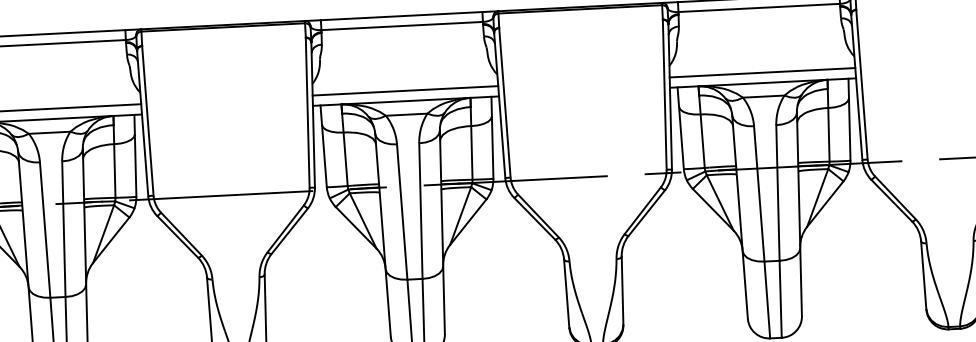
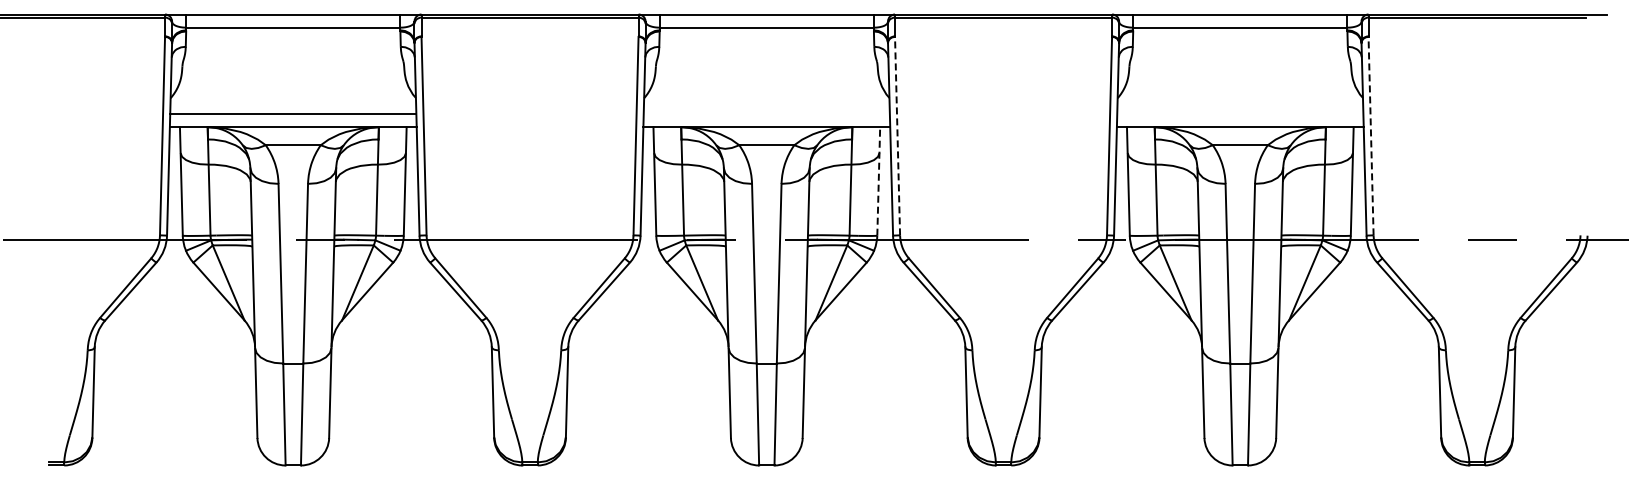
line: (762, 72) -> (1240, 113), removed
line: (862, 84) -> (1371, 135), solid -> dashed
line: (405, 90) -> (766, 113), removed
line: (504, 102) -> (897, 135), solid -> dashed
line: (492, 137) -> (878, 180), solid -> dashed

